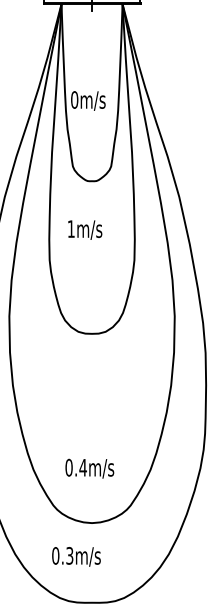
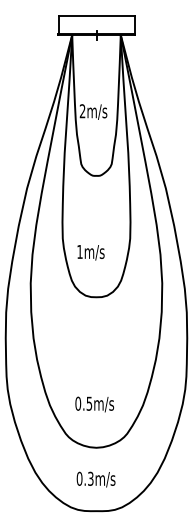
text: (74, 100) -> (82, 111), 0m/s -> 2m/s
text: (84, 229) -> (90, 252), moved
text: (83, 467) -> (89, 403), 0.4m/s -> 0.5m/s
text: (75, 556) -> (95, 479), moved

